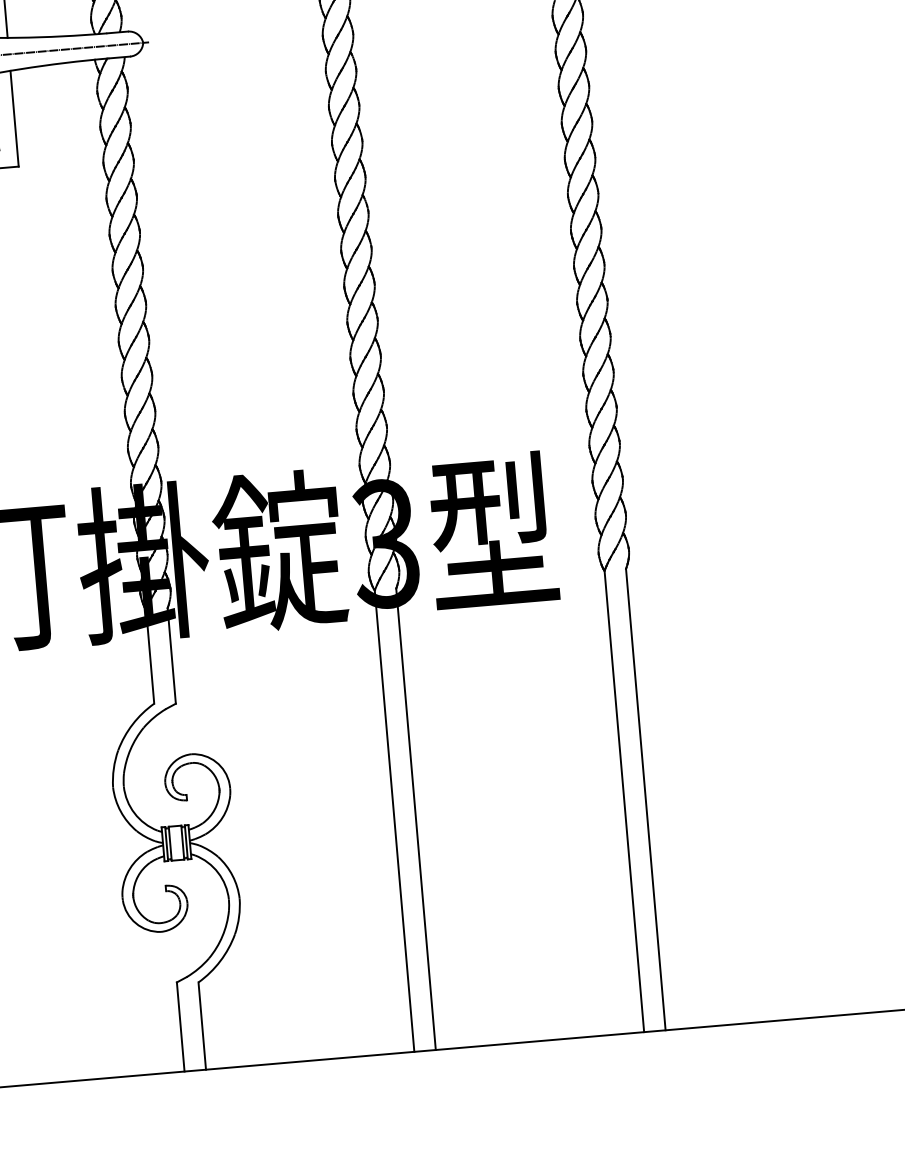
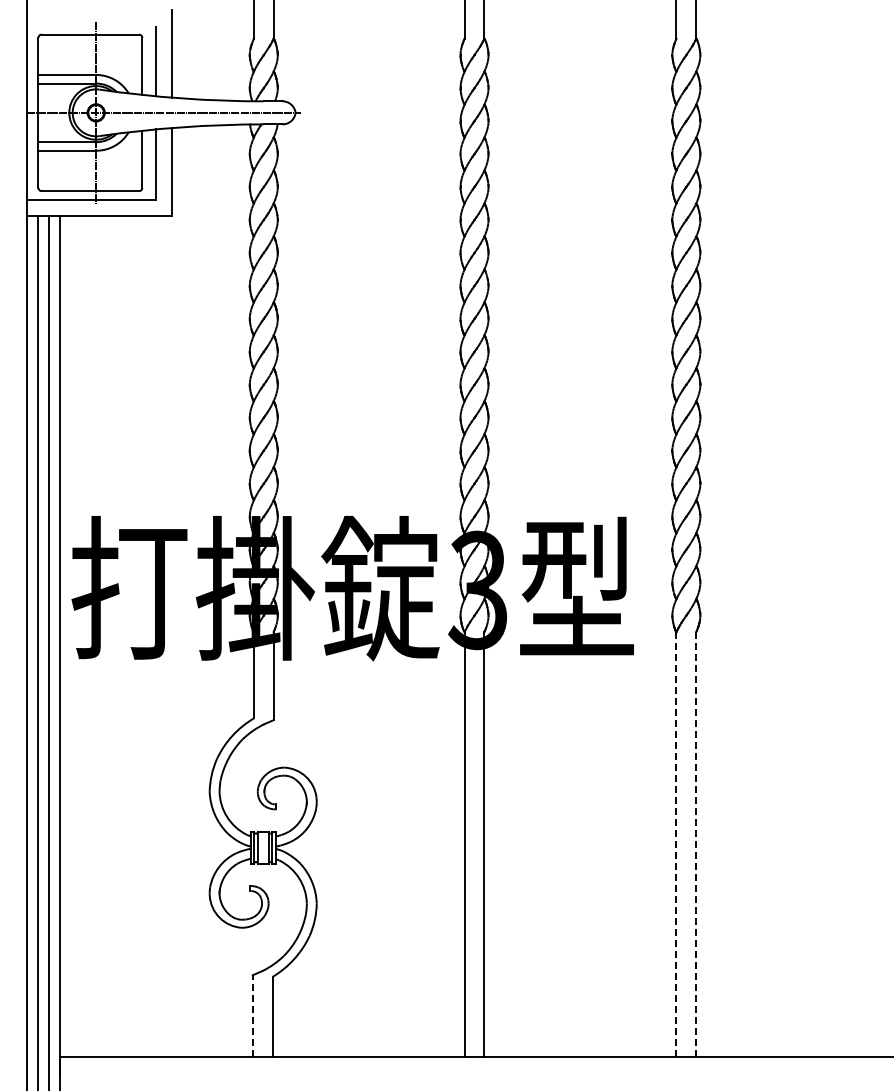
line: (646, 799) -> (696, 844), solid -> dashed
line: (624, 801) -> (676, 844), solid -> dashed
line: (180, 1026) -> (252, 1015), solid -> dashed

